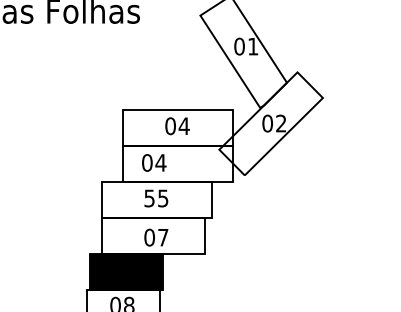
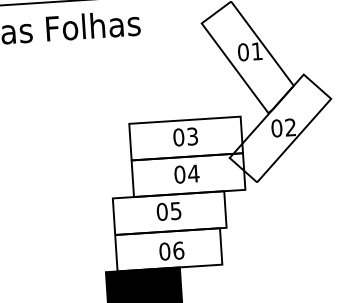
text: (183, 126) -> (191, 136), 04 -> 03
text: (154, 162) -> (187, 173), moved
text: (149, 198) -> (162, 211), 55 -> 05
text: (163, 237) -> (178, 250), 07 -> 06

